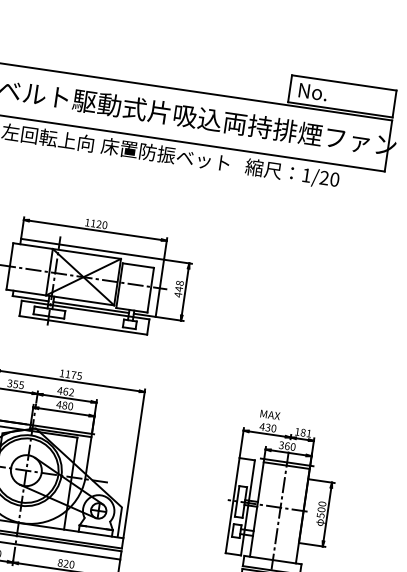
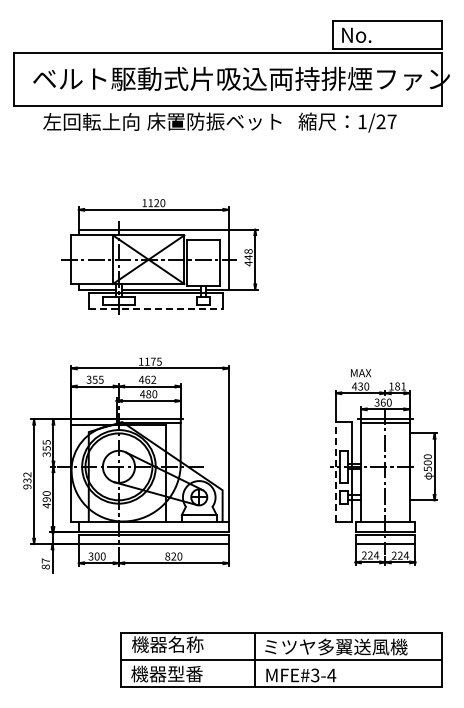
text: (334, 179) -> (391, 121), 1/20 -> 1/27
line: (83, 325) -> (155, 309), solid -> dashed
line: (232, 505) -> (335, 471), solid -> dashed

